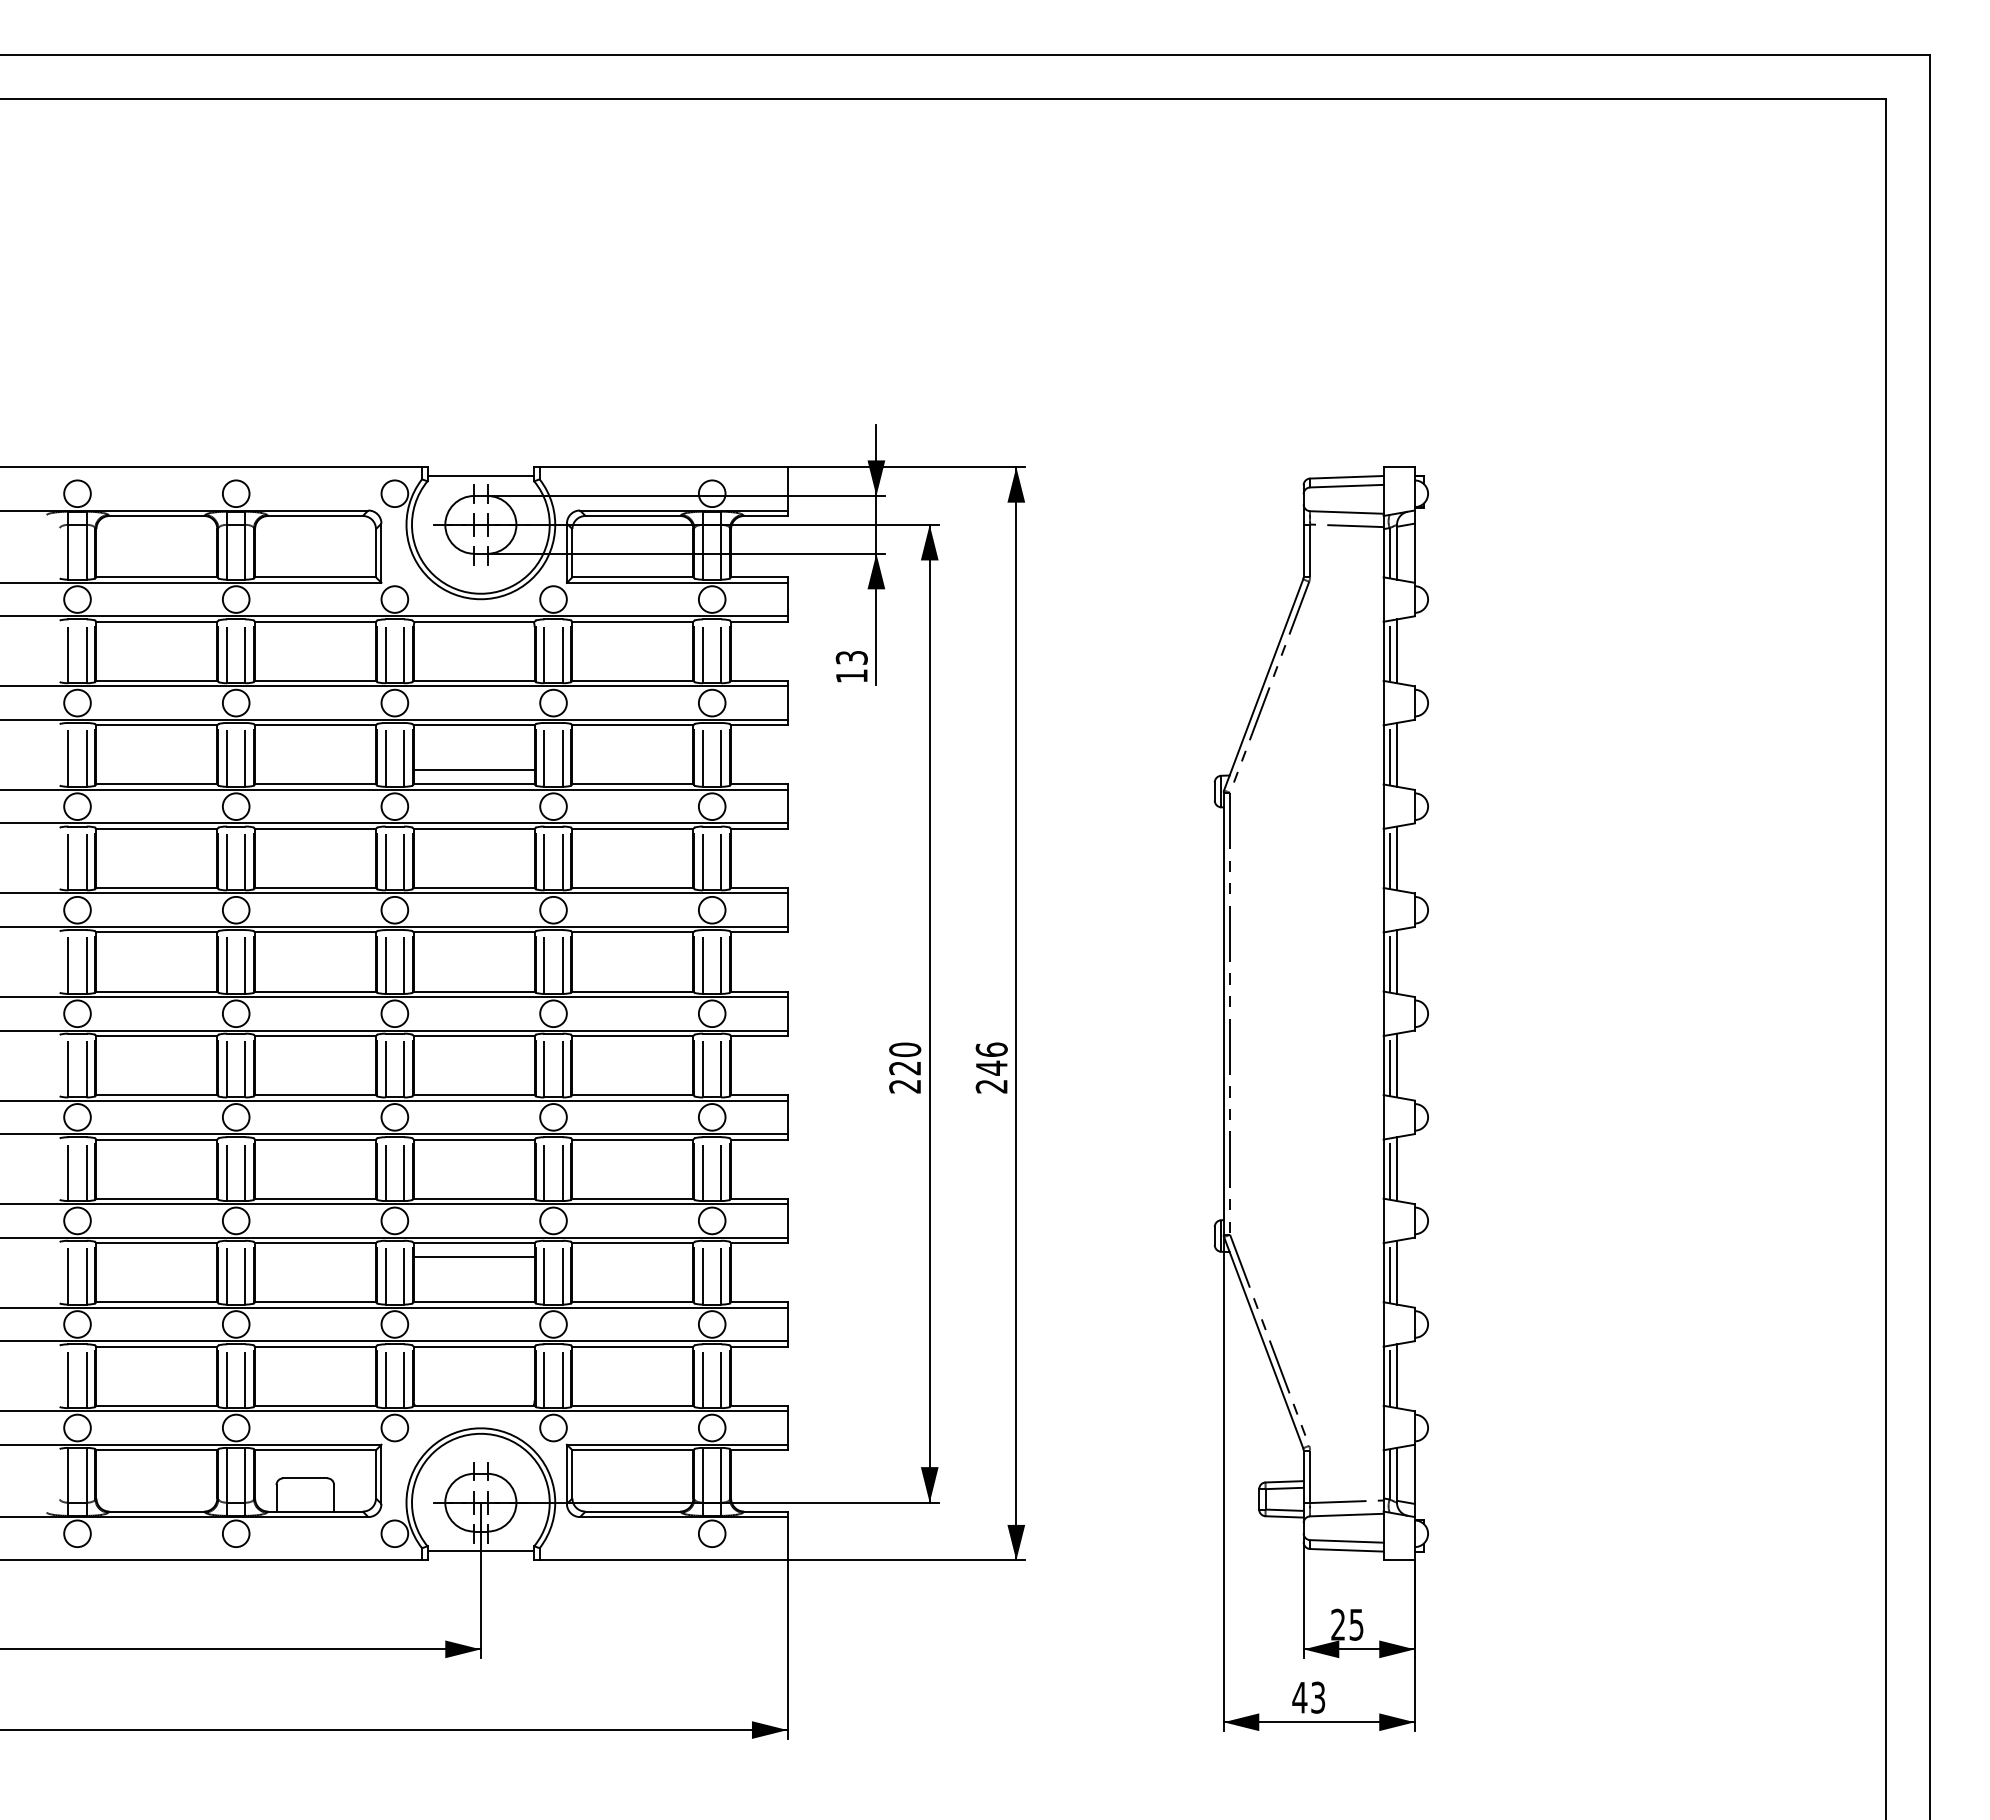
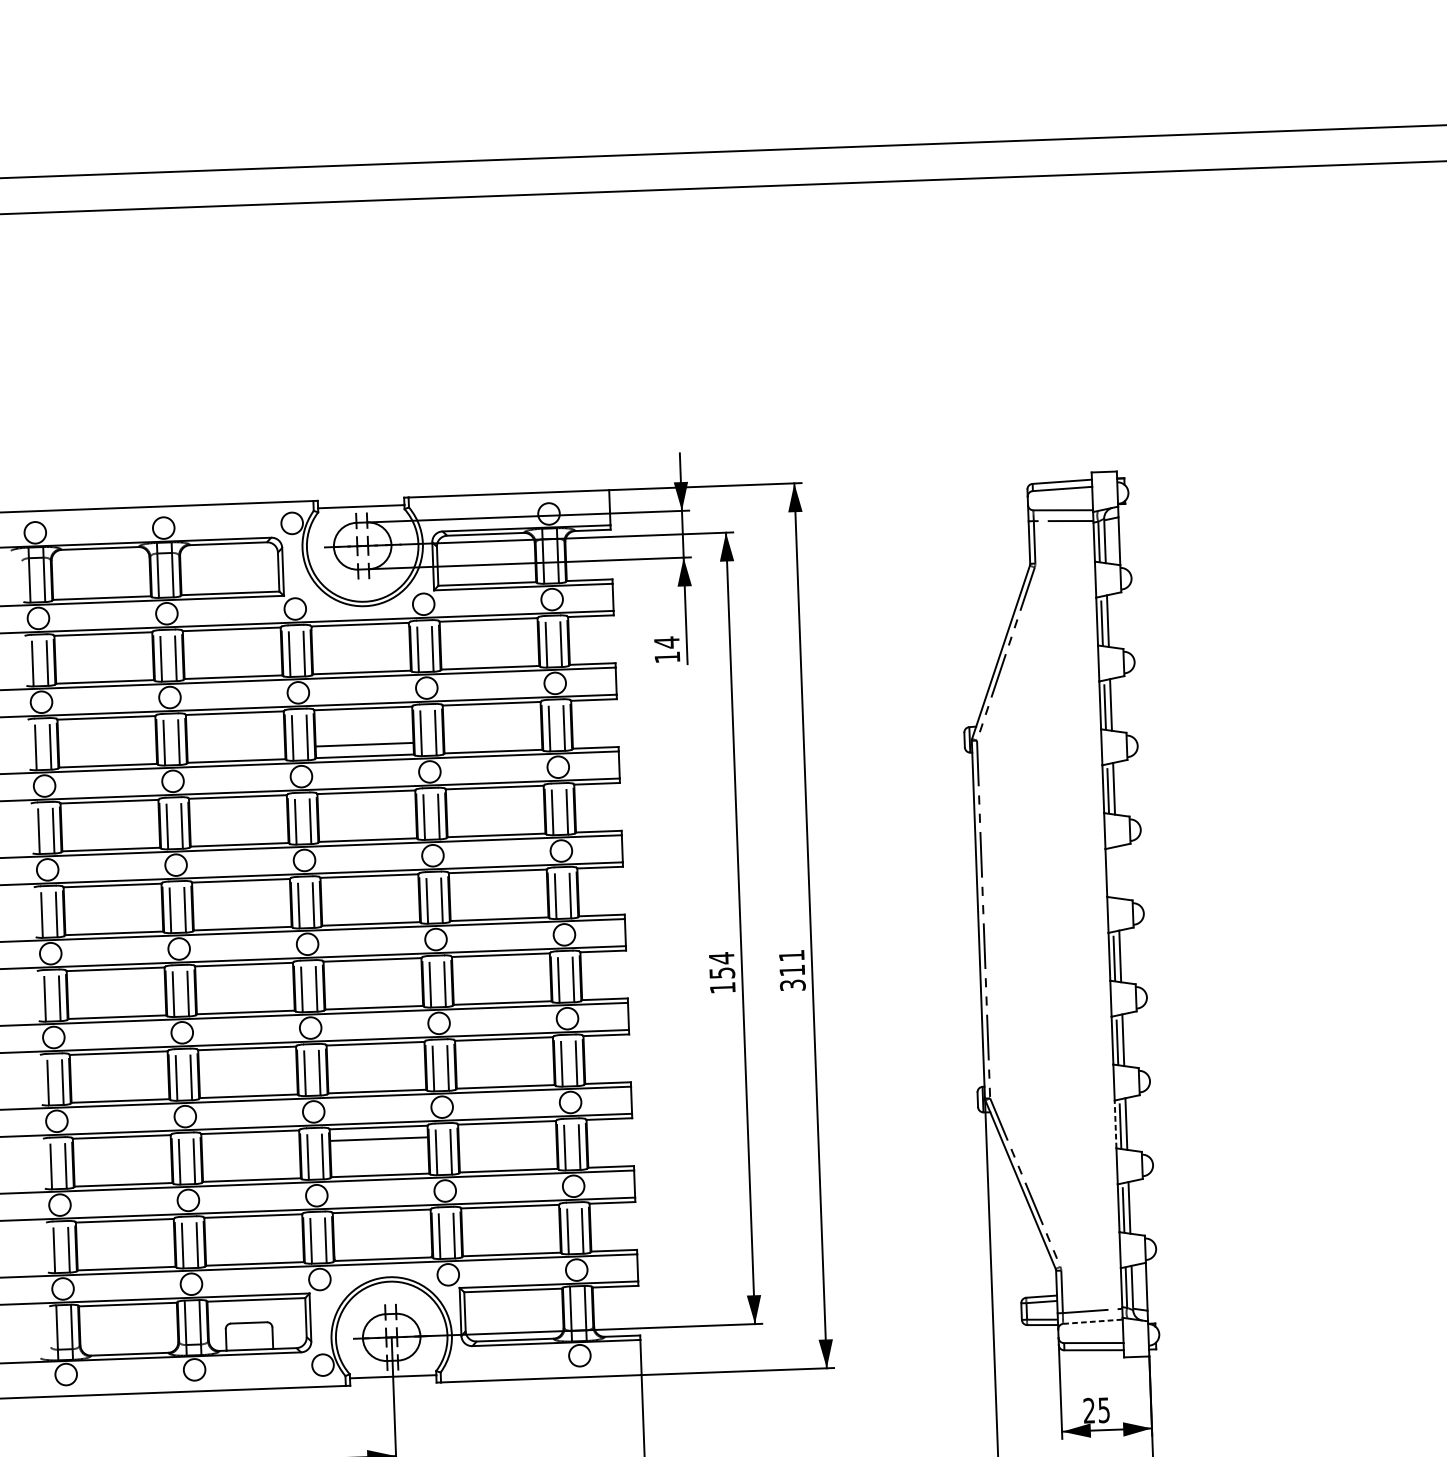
text: (851, 657) -> (666, 642), 13 -> 14
line: (1389, 961) -> (1111, 872), removed
line: (1397, 961) -> (1117, 872), removed
text: (905, 1067) -> (722, 972), 220 -> 154
text: (991, 1067) -> (792, 970), 246 -> 311
line: (1383, 1272) -> (1115, 1124), solid -> dashed
line: (1346, 1515) -> (1092, 1322), solid -> dashed

